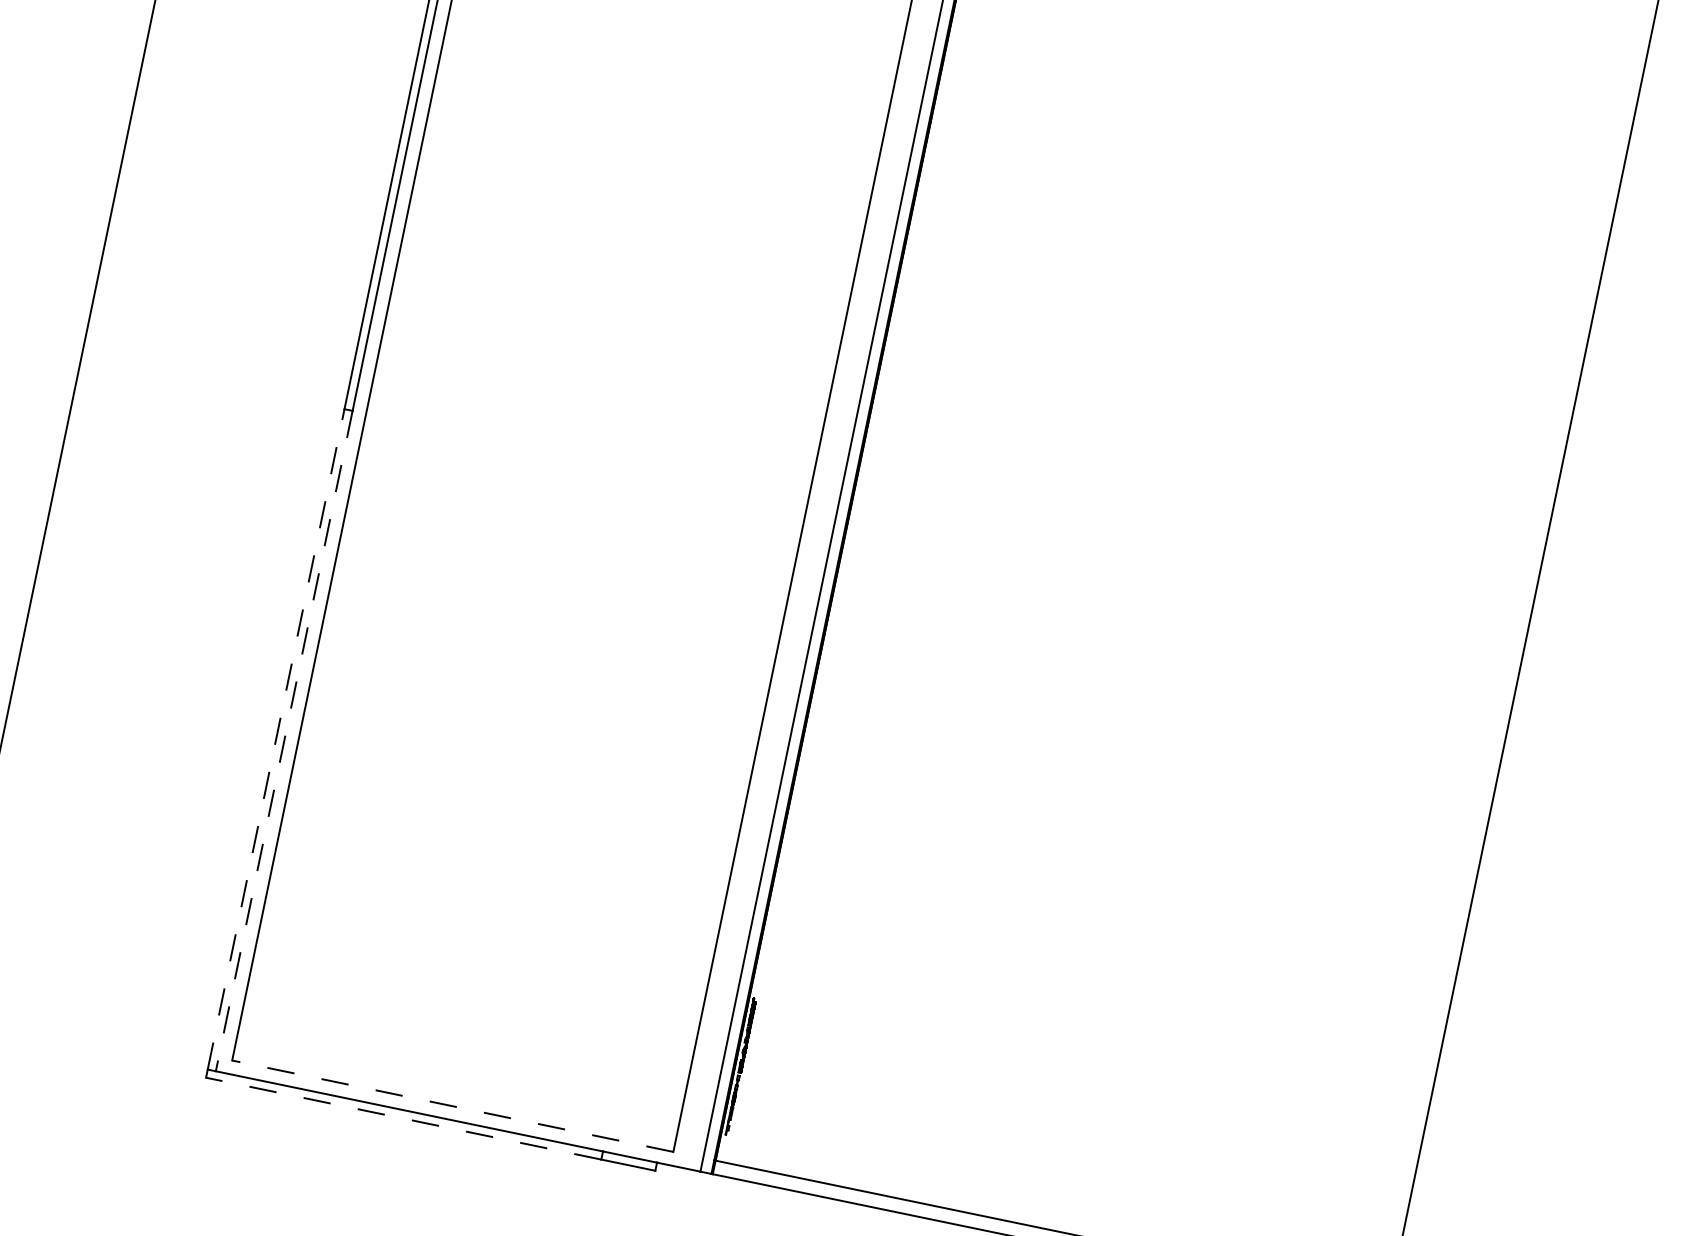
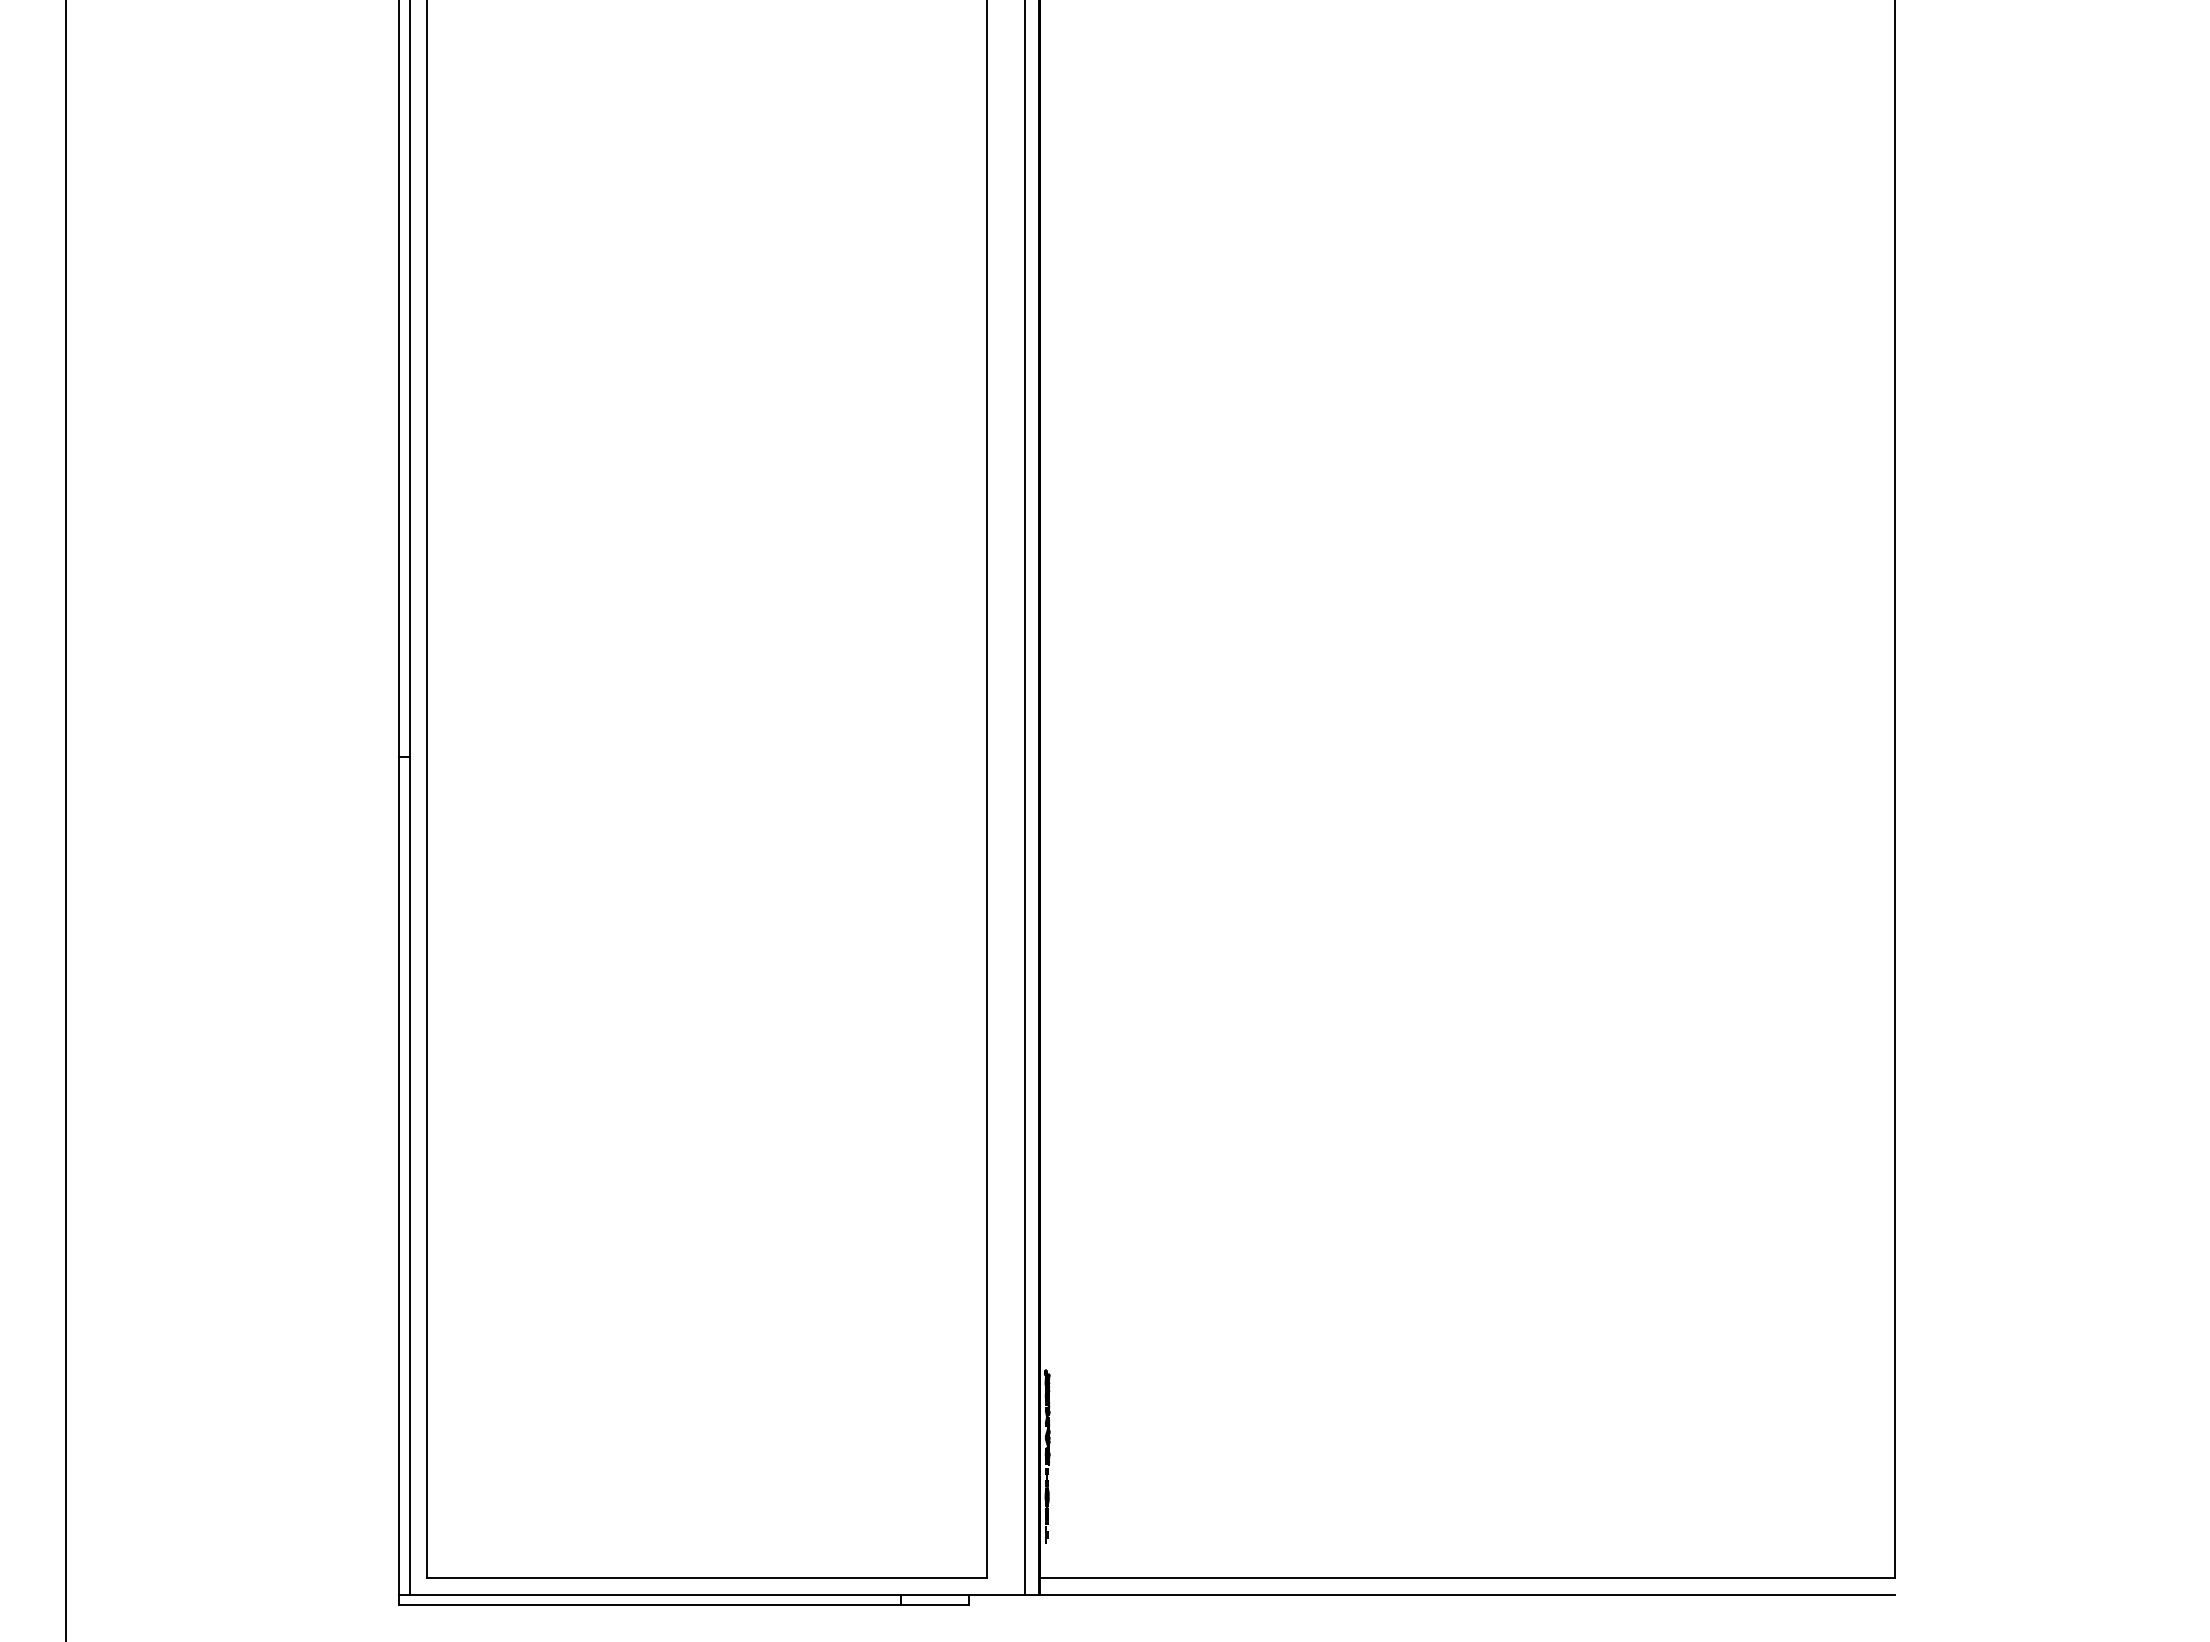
line: (276, 739) -> (399, 1175), dashed -> solid
line: (284, 741) -> (409, 1176), dashed -> solid
line: (452, 1106) -> (706, 1577), dashed -> solid
line: (403, 1118) -> (650, 1605), dashed -> solid

